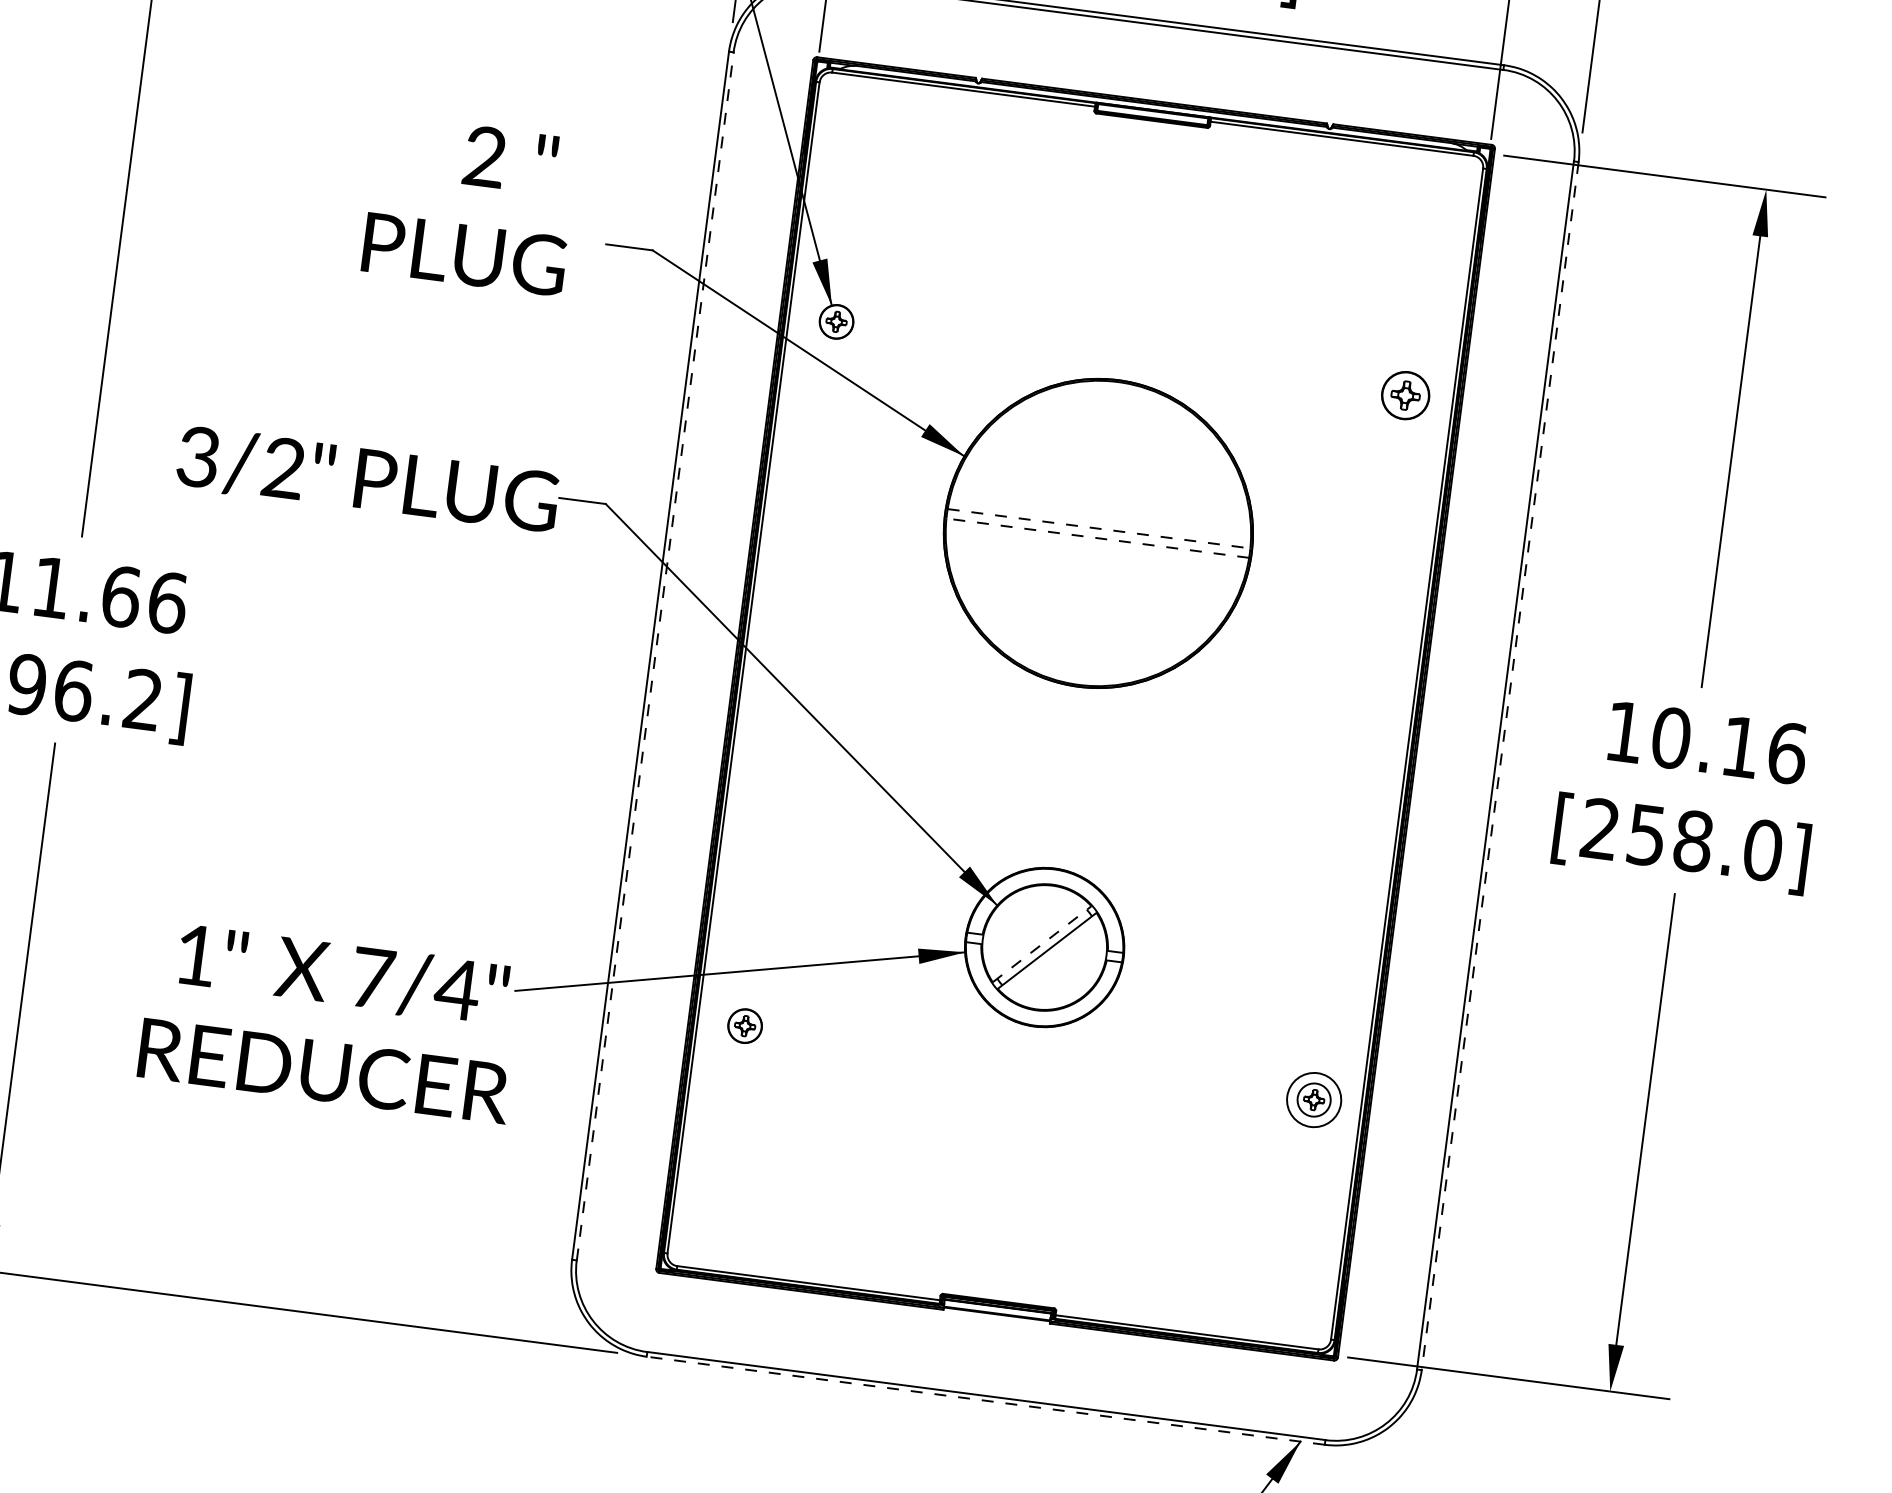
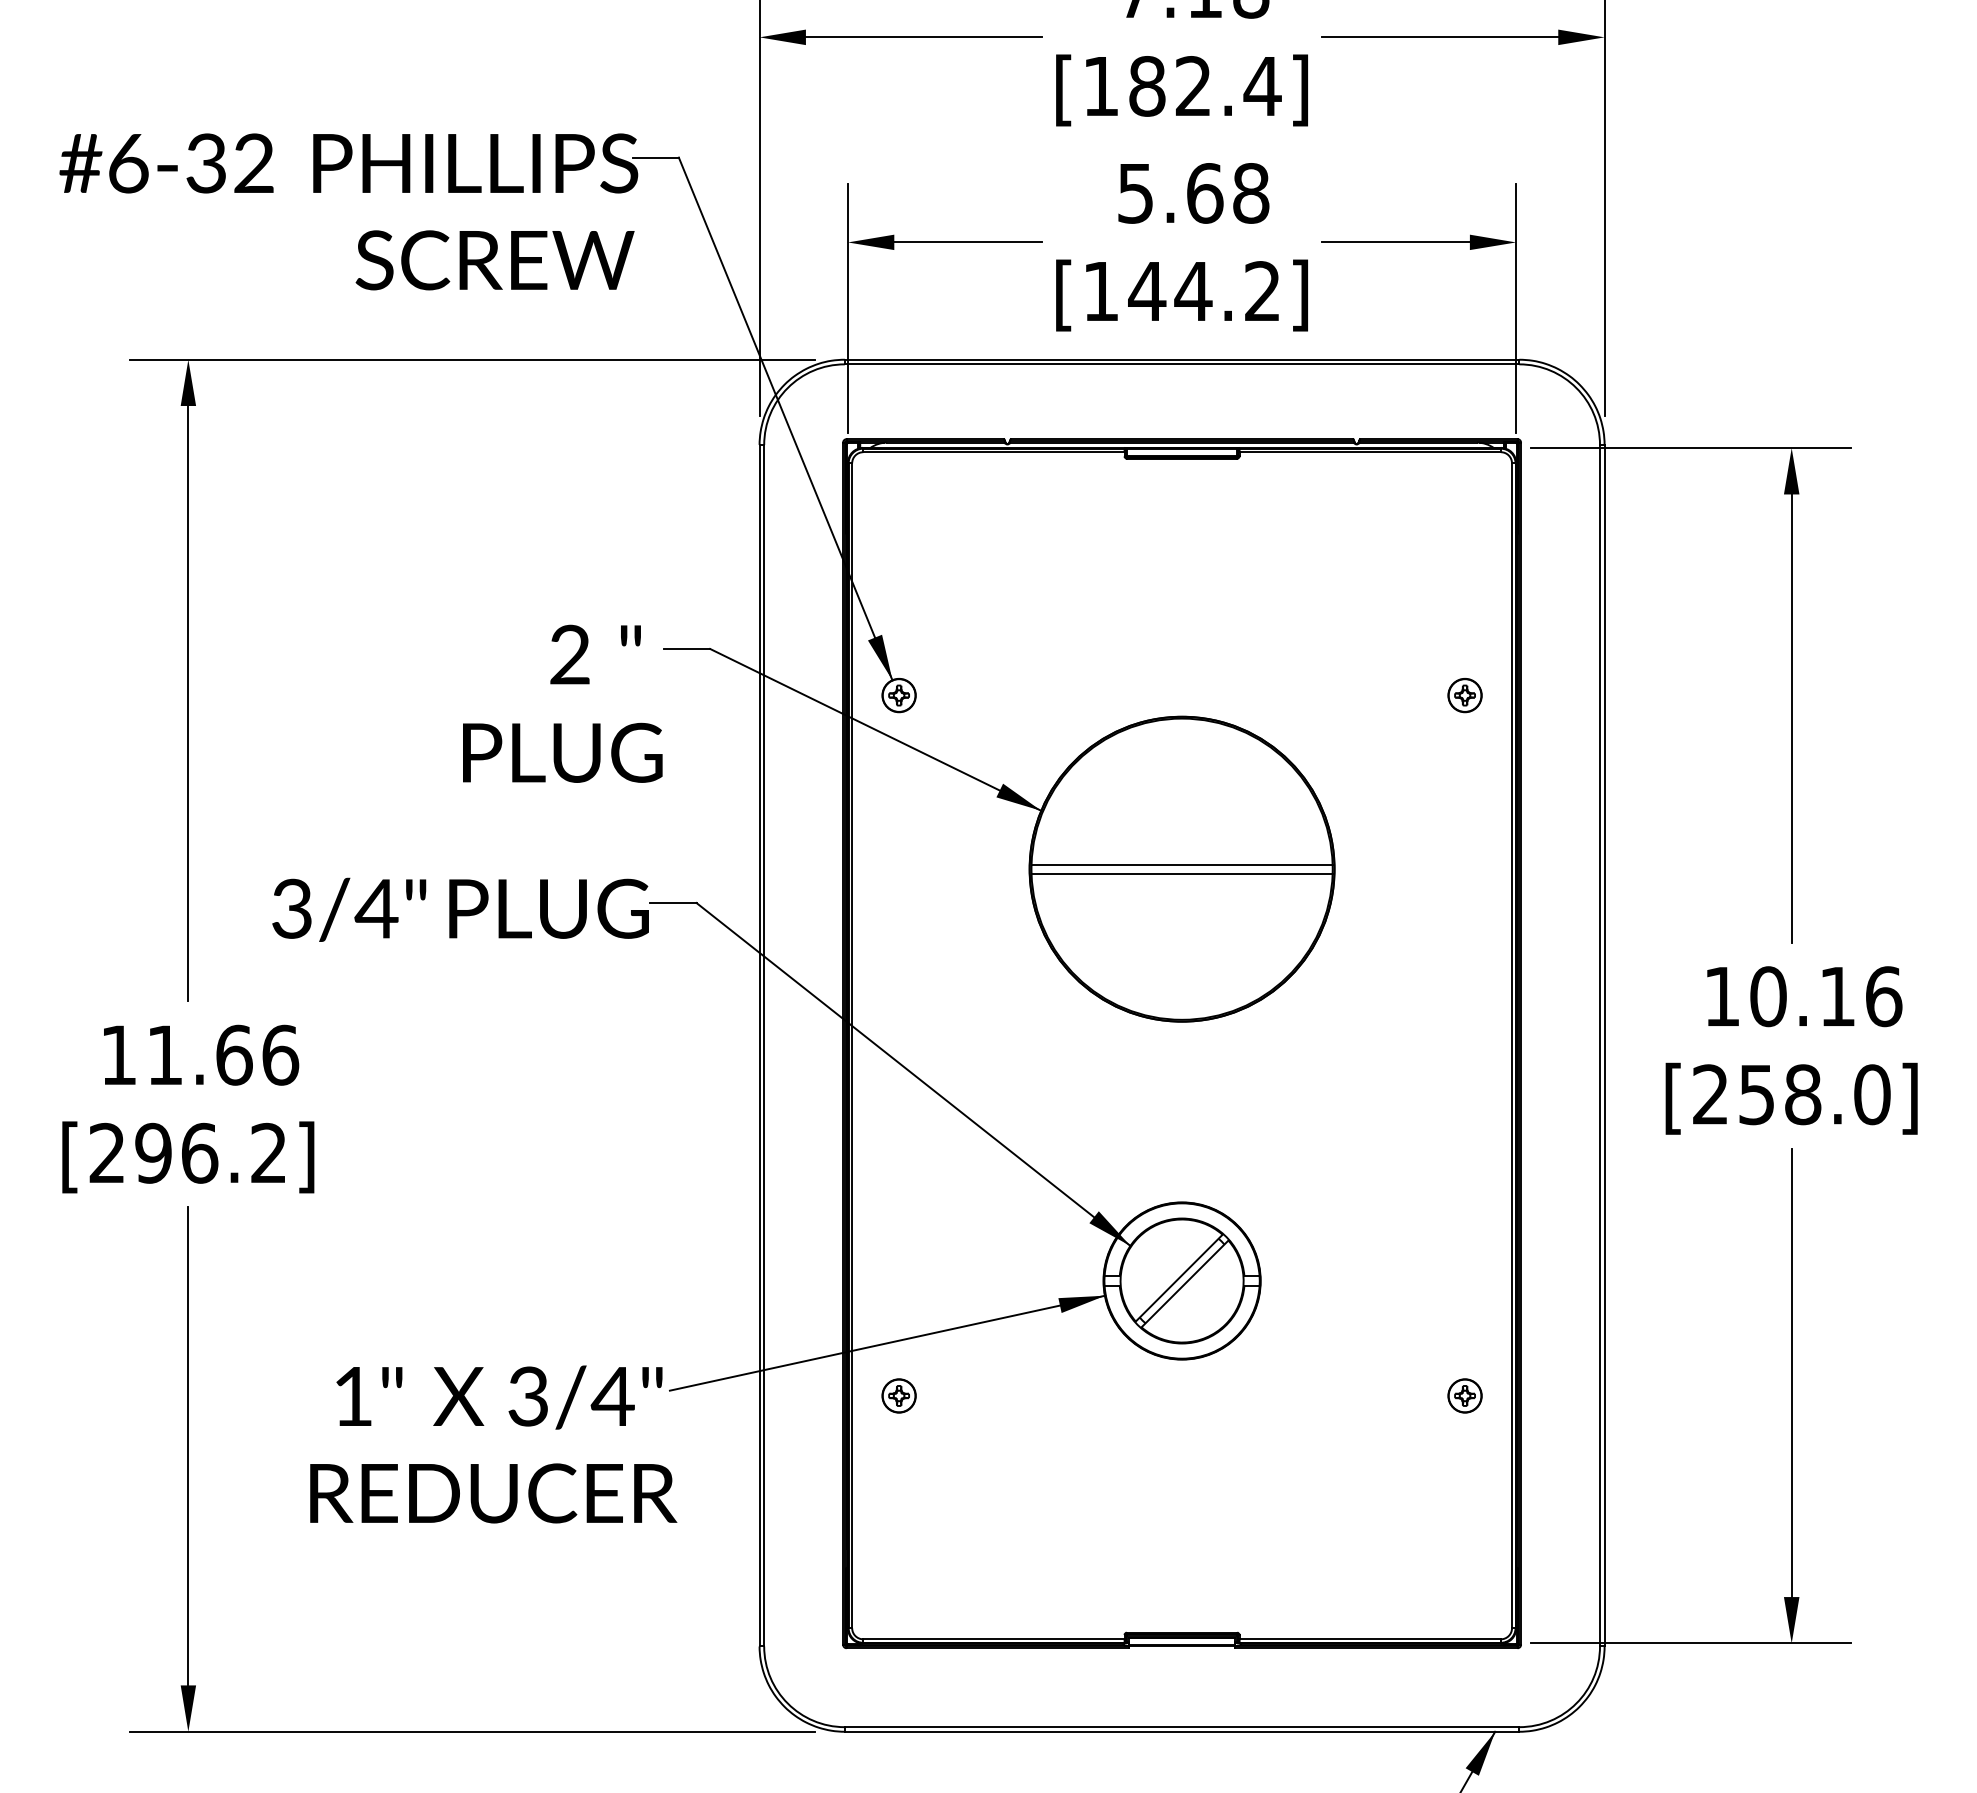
text: (470, 204) -> (562, 703), moved
part: (1405, 395) -> (1464, 695), size x0.71
text: (283, 467) -> (376, 908), 3/2" -> 3/4"
line: (1099, 528) -> (1182, 864), dashed -> solid
line: (1097, 537) -> (1181, 873), dashed -> solid
line: (655, 656) -> (764, 1045), dashed -> solid
line: (1500, 765) -> (1604, 1045), dashed -> solid
line: (1042, 943) -> (1179, 1277), dashed -> solid
text: (372, 978) -> (528, 1396), 7/4" -> 3/4"
circle: (1313, 1099) -> (1464, 1395), size x0.62
line: (985, 1400) -> (1181, 1731), dashed -> solid

